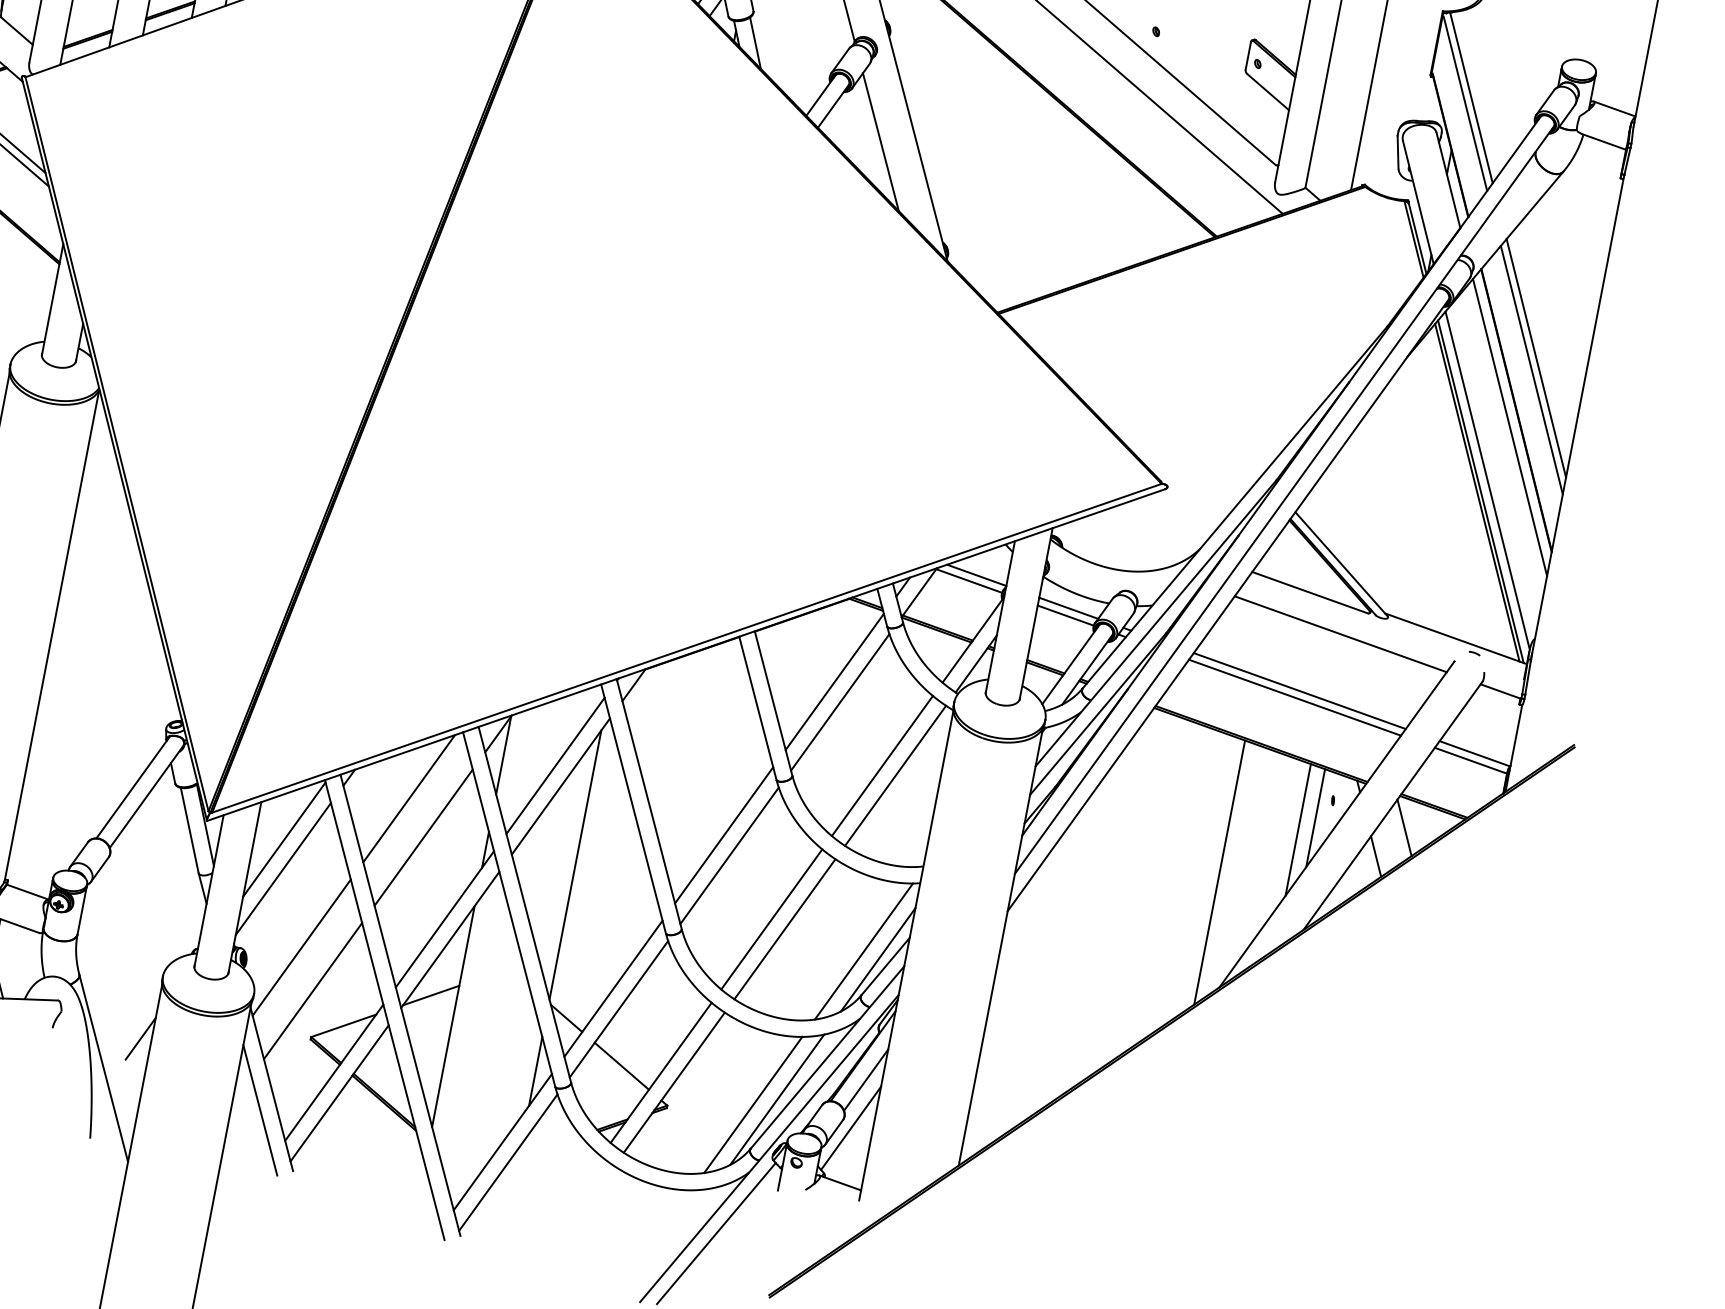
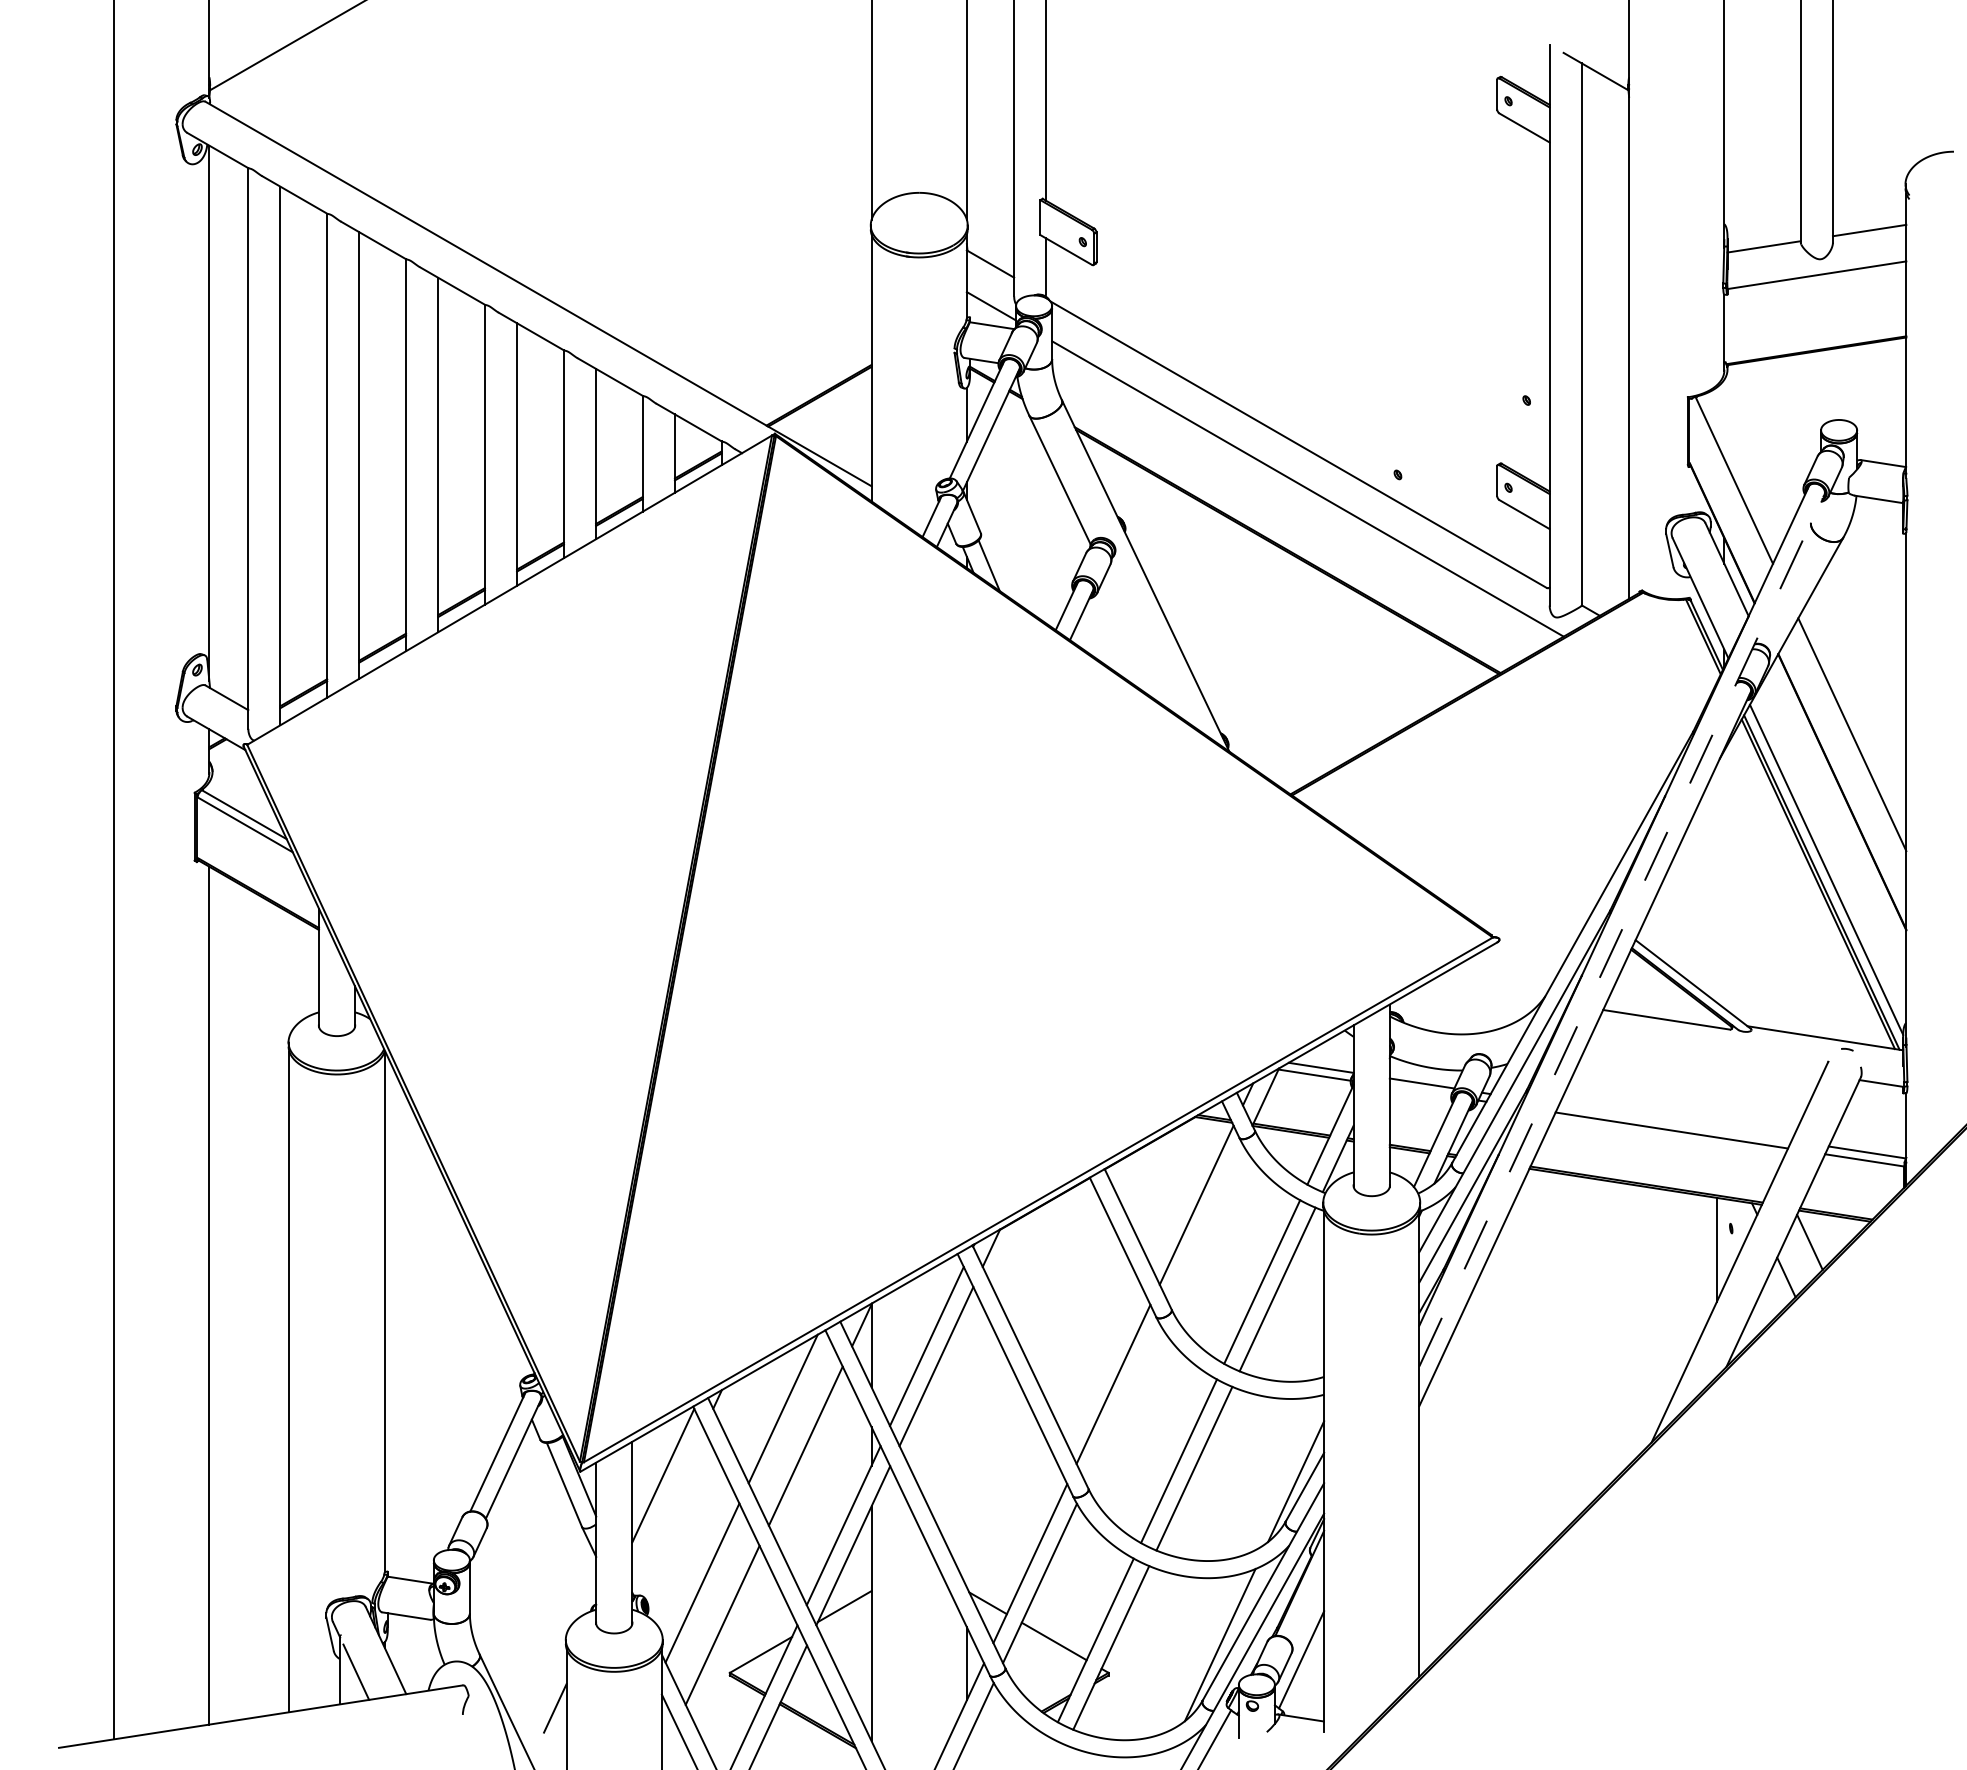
line: (1464, 103) -> (1728, 487), removed
line: (881, 142) -> (1137, 642), removed
line: (1531, 369) -> (1849, 747), removed
line: (1509, 427) -> (1838, 810), removed
line: (1285, 499) -> (1622, 929), solid -> dashed
line: (1065, 615) -> (1420, 1091), removed
line: (1340, 634) -> (1706, 1056), removed
line: (1299, 690) -> (1675, 1122), removed
line: (840, 701) -> (1206, 1224), removed
line: (1298, 830) -> (1701, 1265), removed
line: (729, 856) -> (1123, 1404), removed
line: (575, 865) -> (966, 1444), removed
line: (282, 869) -> (667, 1506), removed
line: (1220, 872) -> (1629, 1324), removed
line: (863, 951) -> (1279, 1475), removed
line: (866, 1080) -> (1307, 1607), removed
line: (753, 1104) -> (1196, 1654), removed

